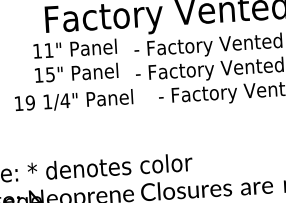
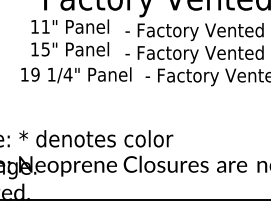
text: (74, 101) -> (76, 75), moved

